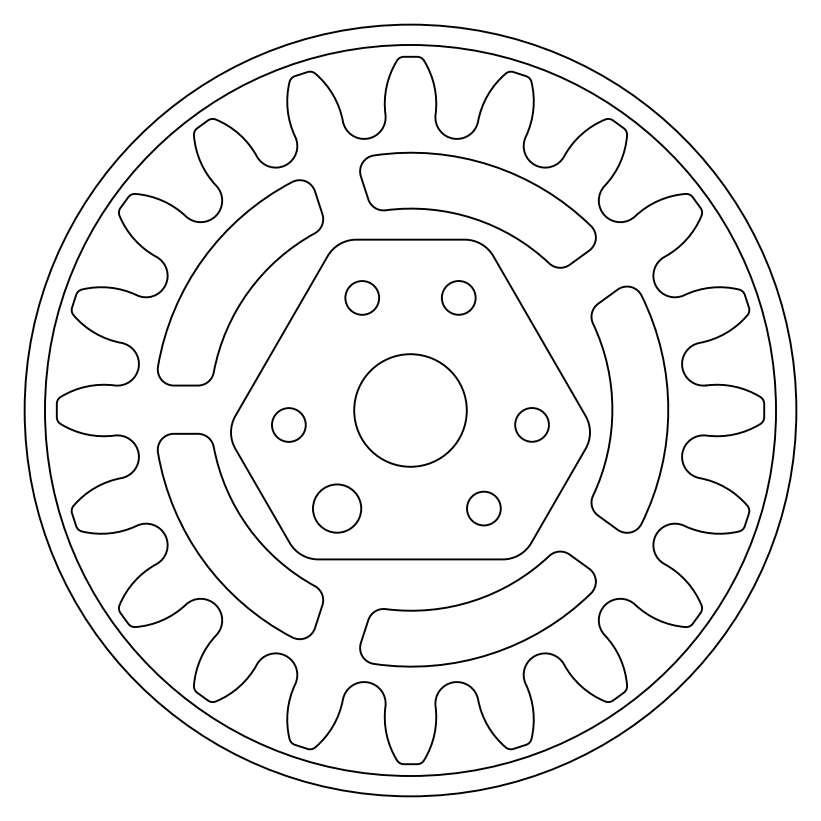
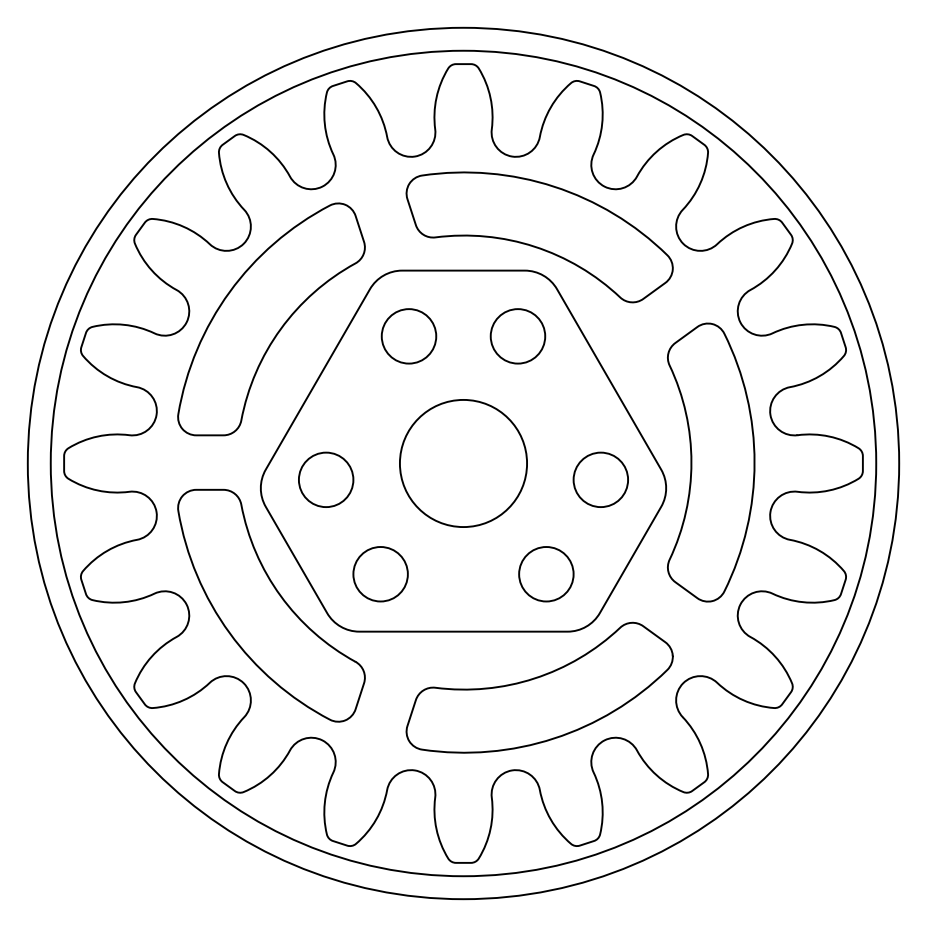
circle: (361, 298) -> (408, 336), size x1.43
circle: (458, 298) -> (517, 336), size x1.43
circle: (288, 424) -> (325, 479), size x1.43
circle: (531, 424) -> (600, 479), size x1.43
circle: (484, 508) -> (546, 574), size x1.43

